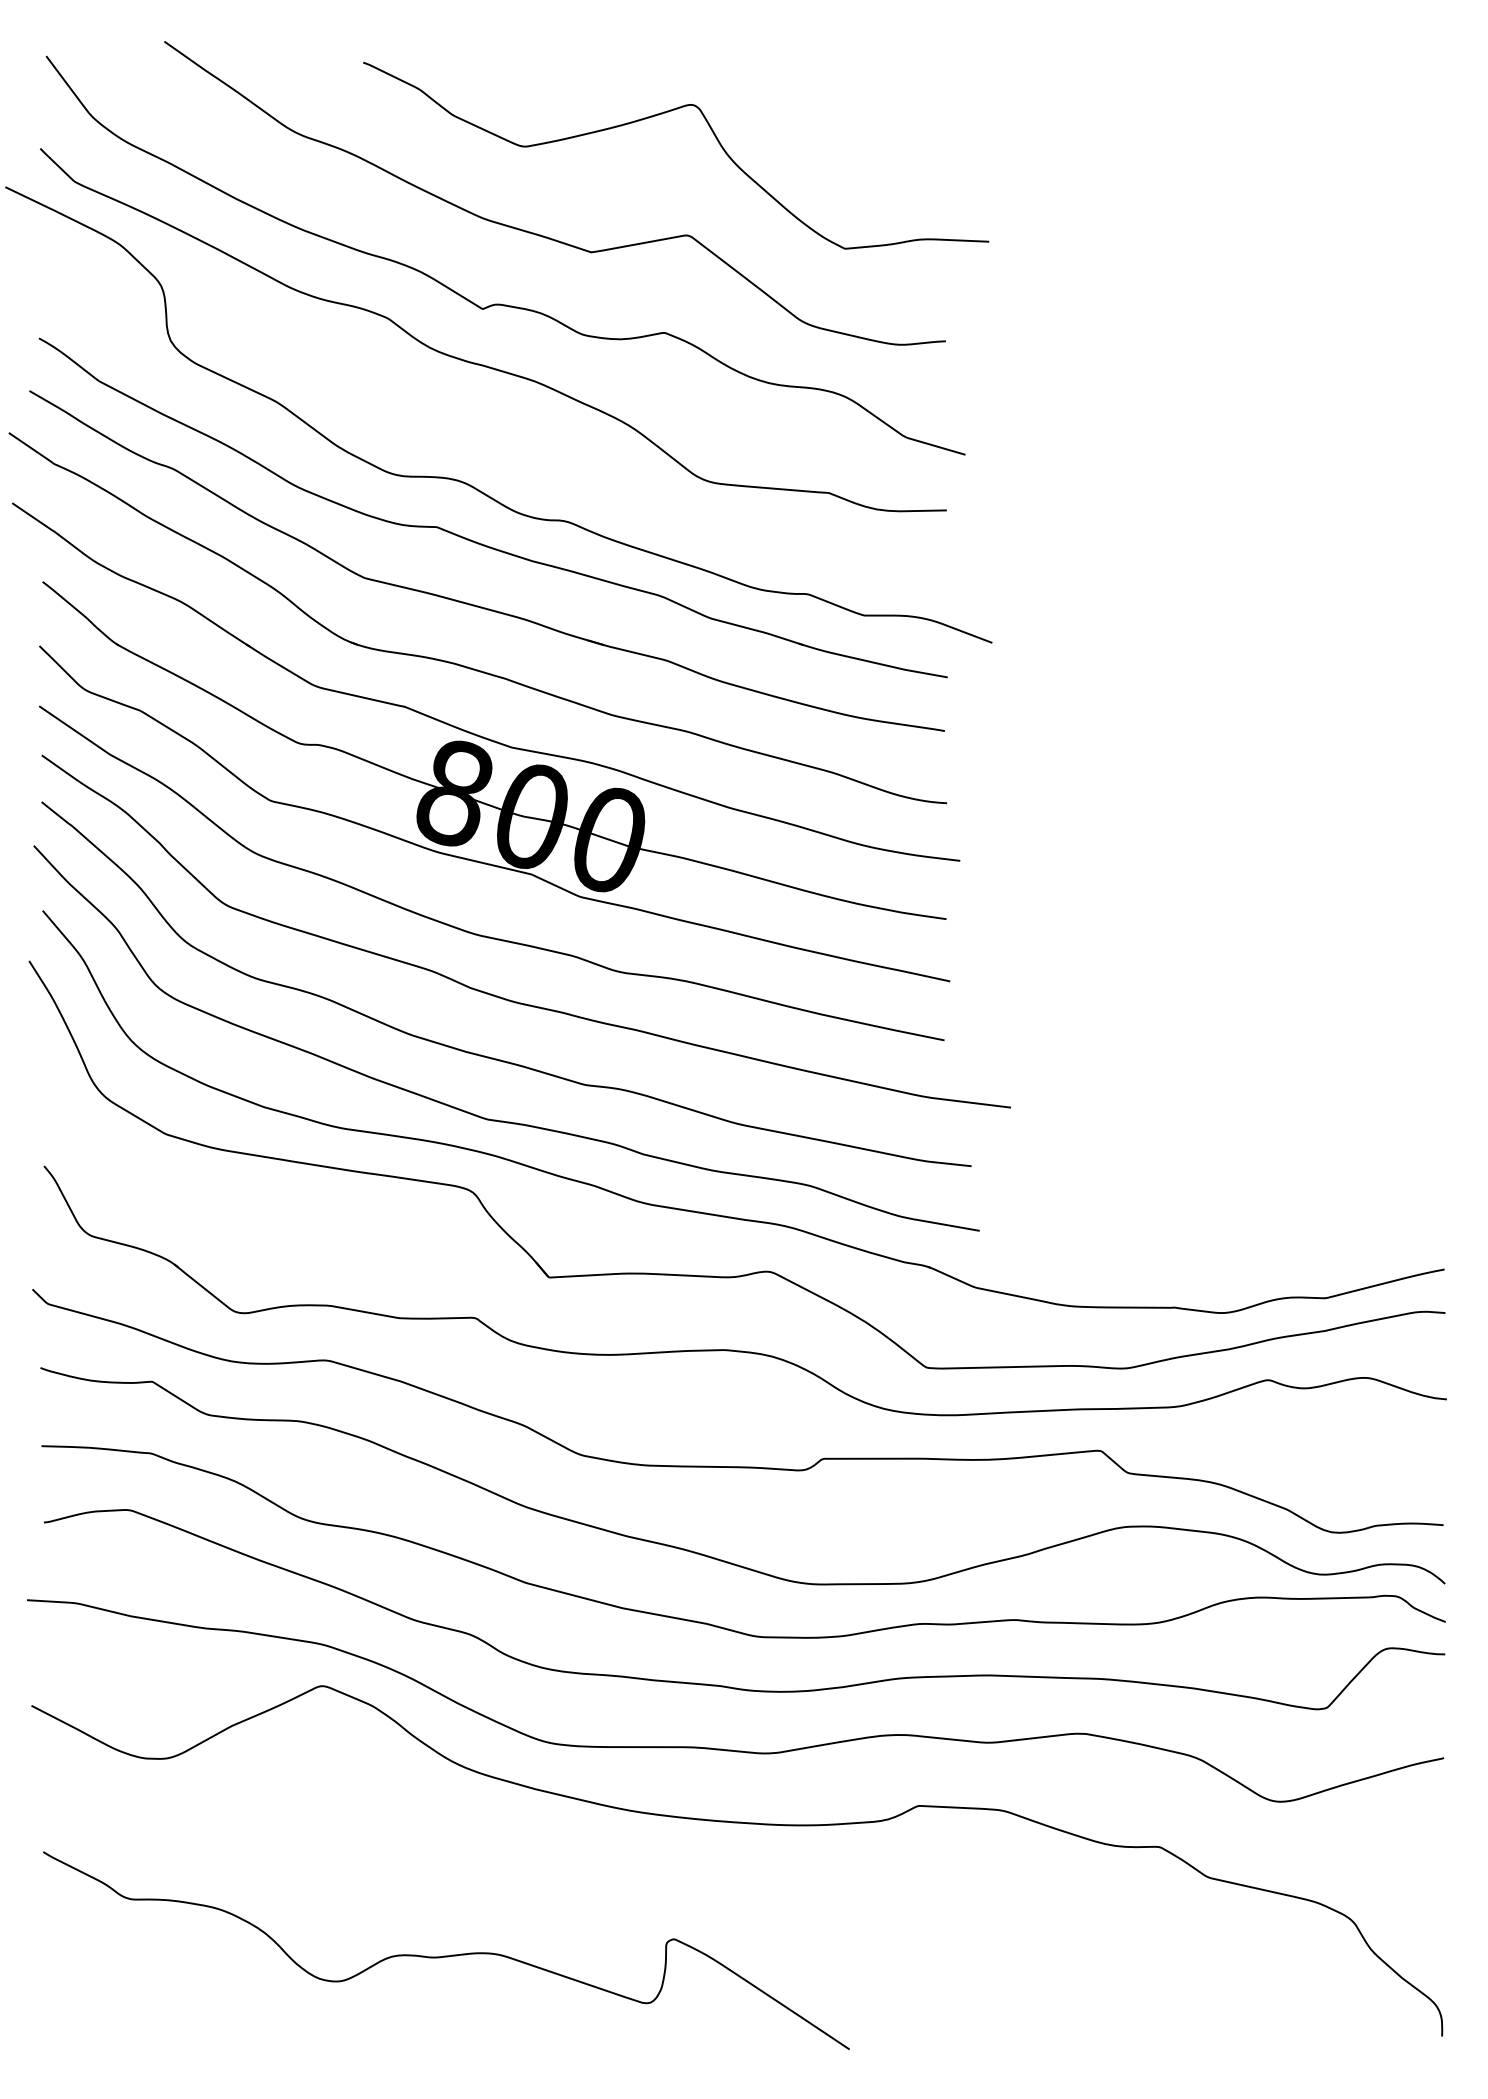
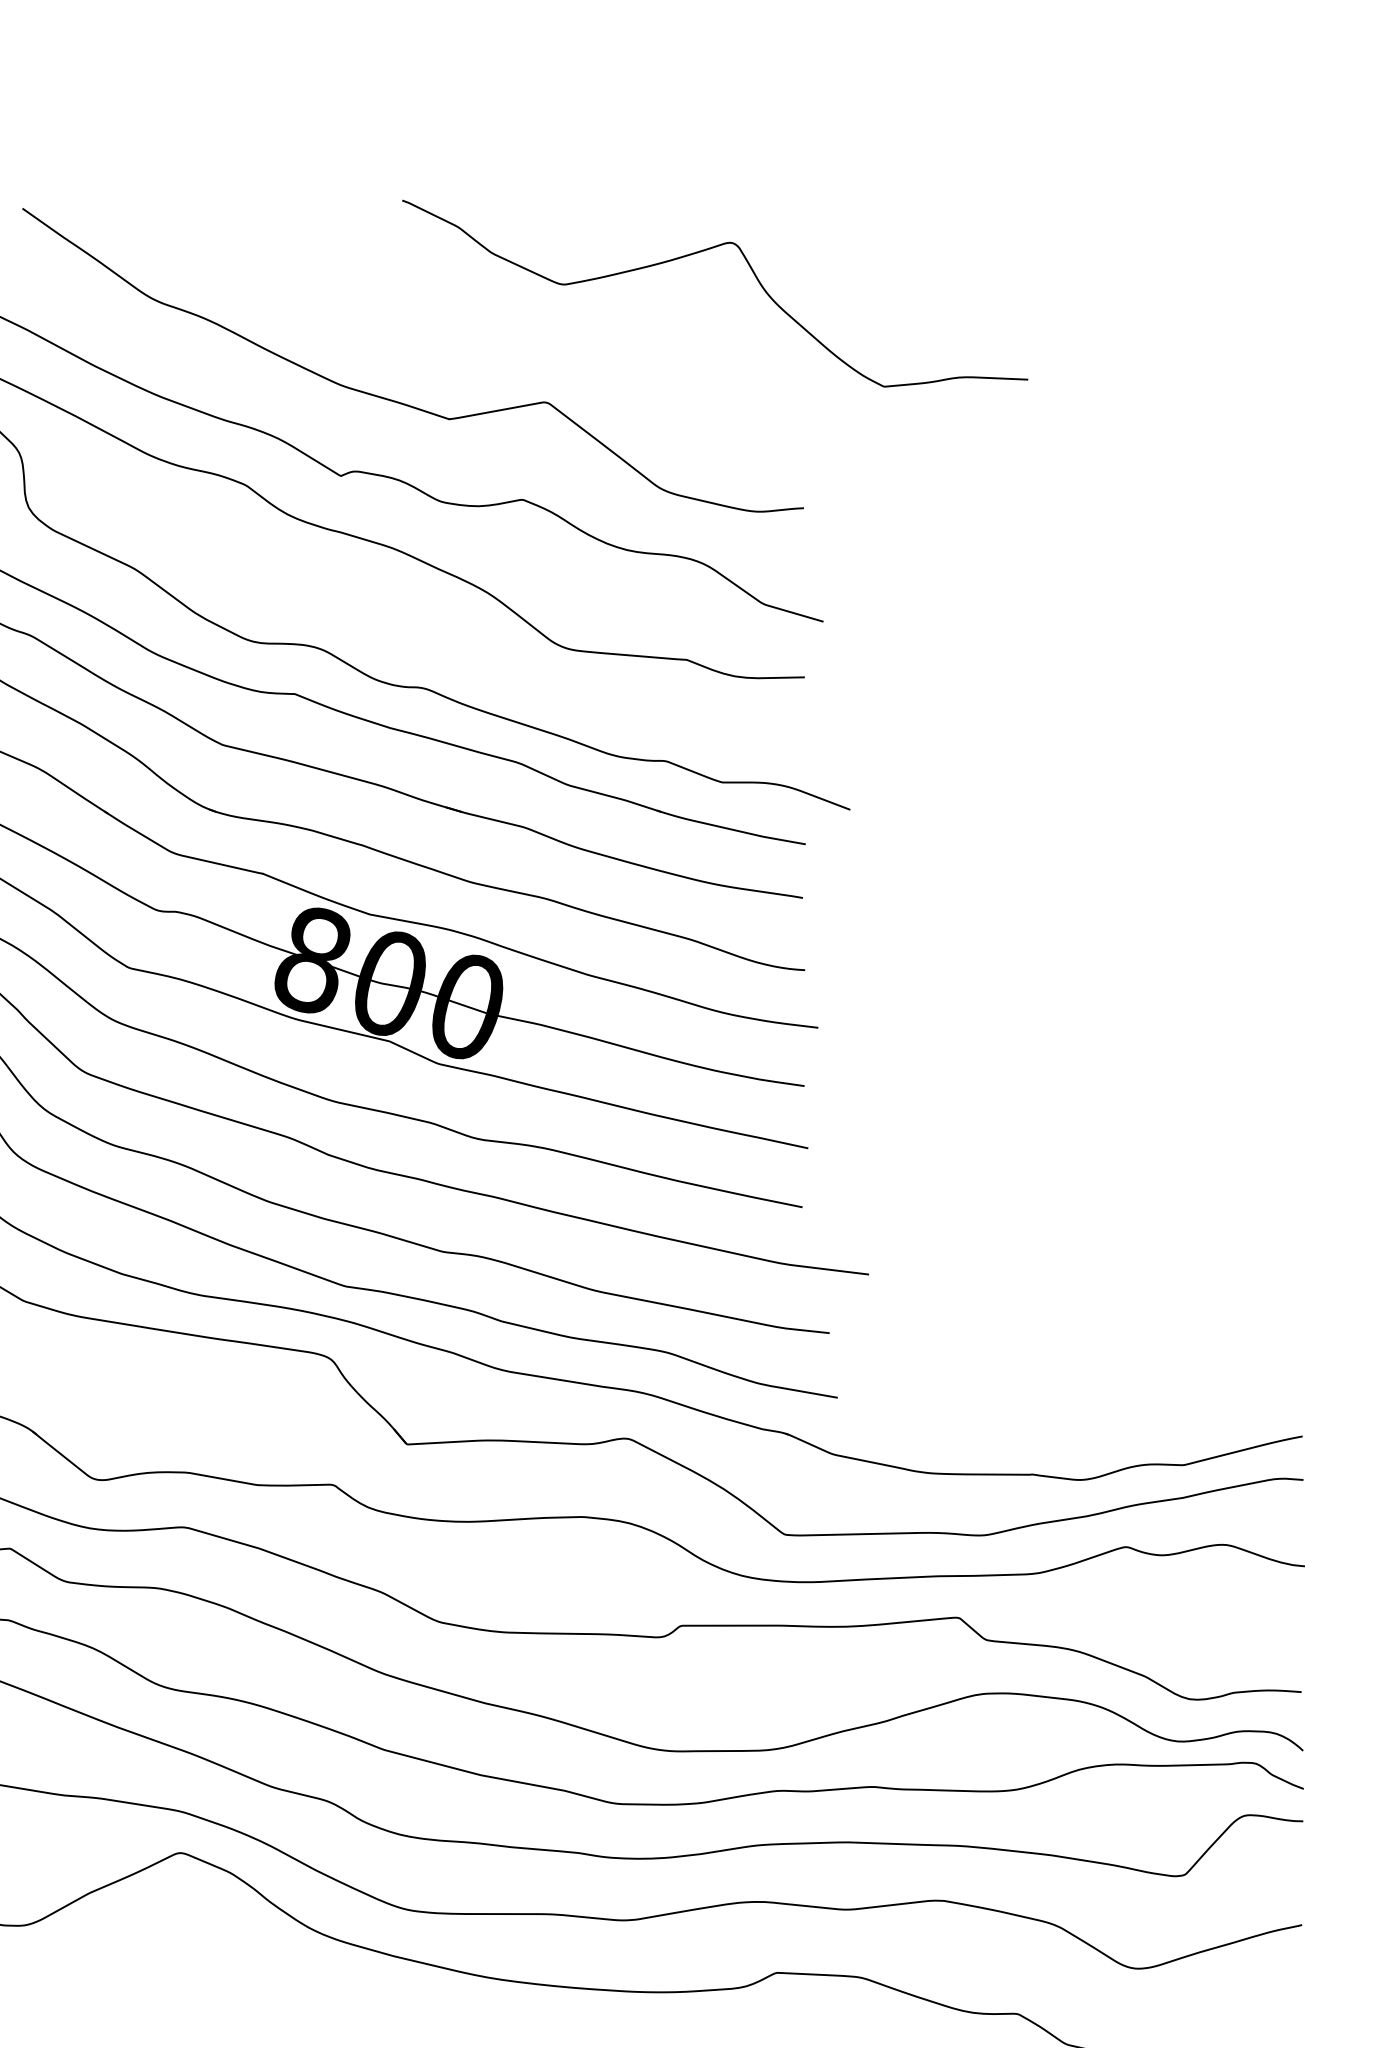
curve: (711, 131) -> (750, 269), moved

